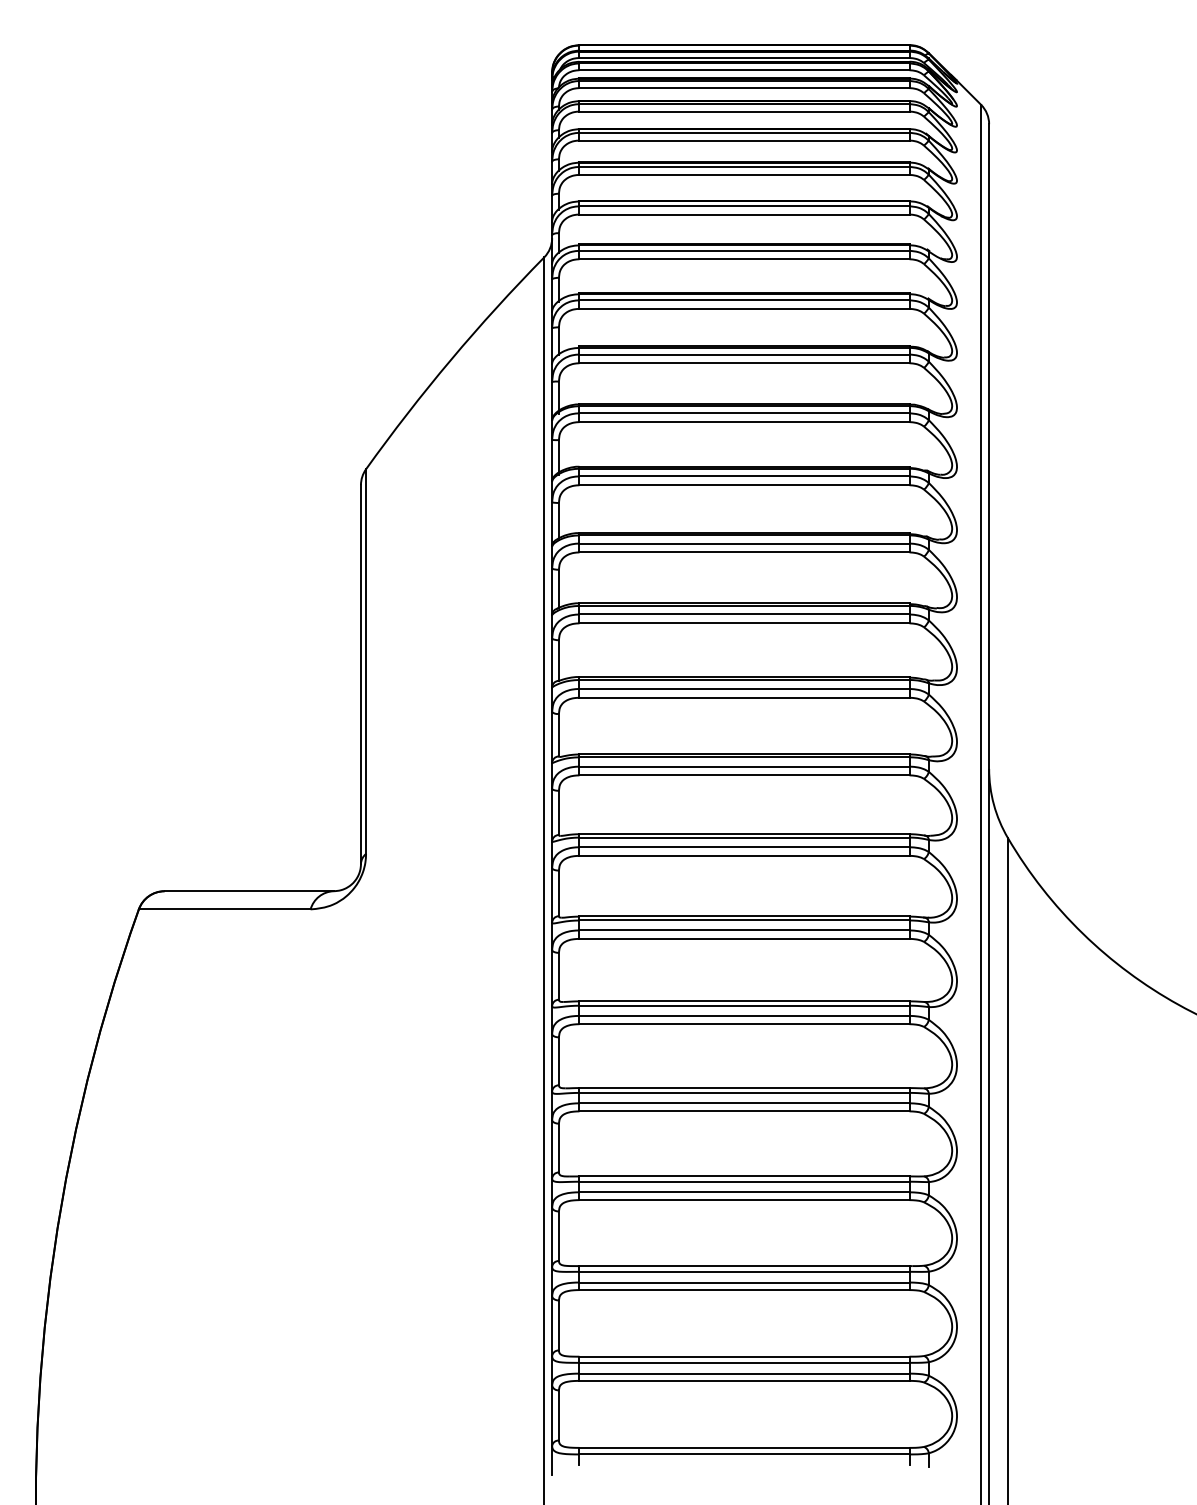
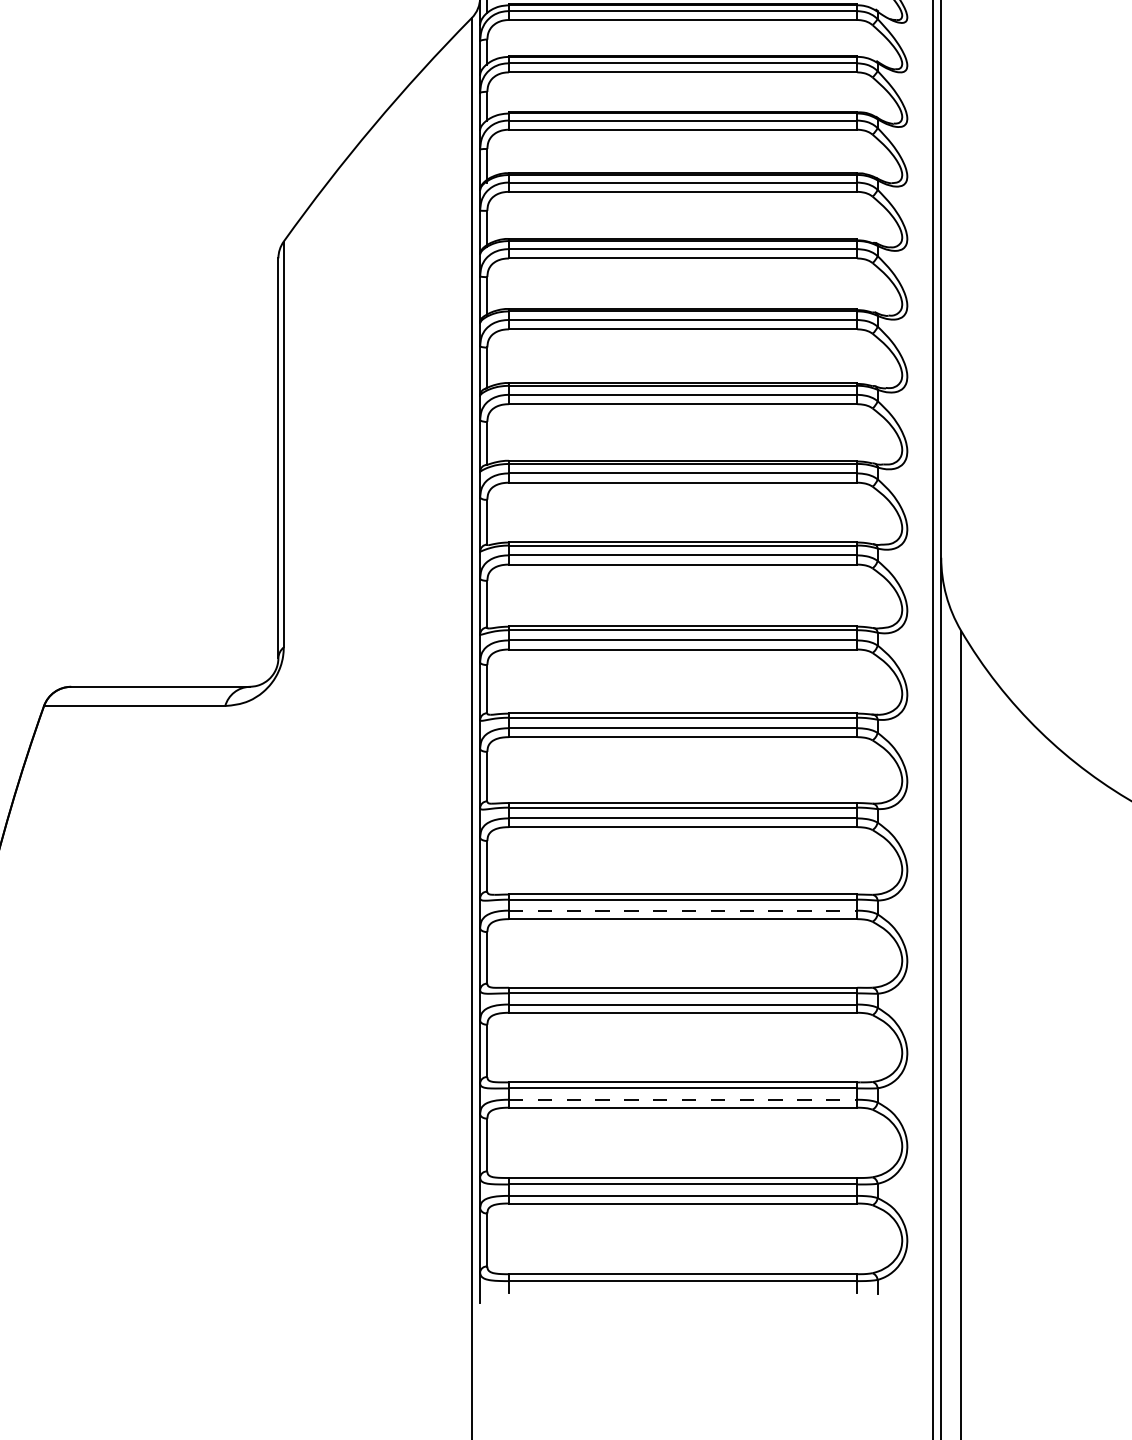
line: (745, 1103) -> (684, 910), solid -> dashed
line: (745, 1282) -> (684, 1099), solid -> dashed

